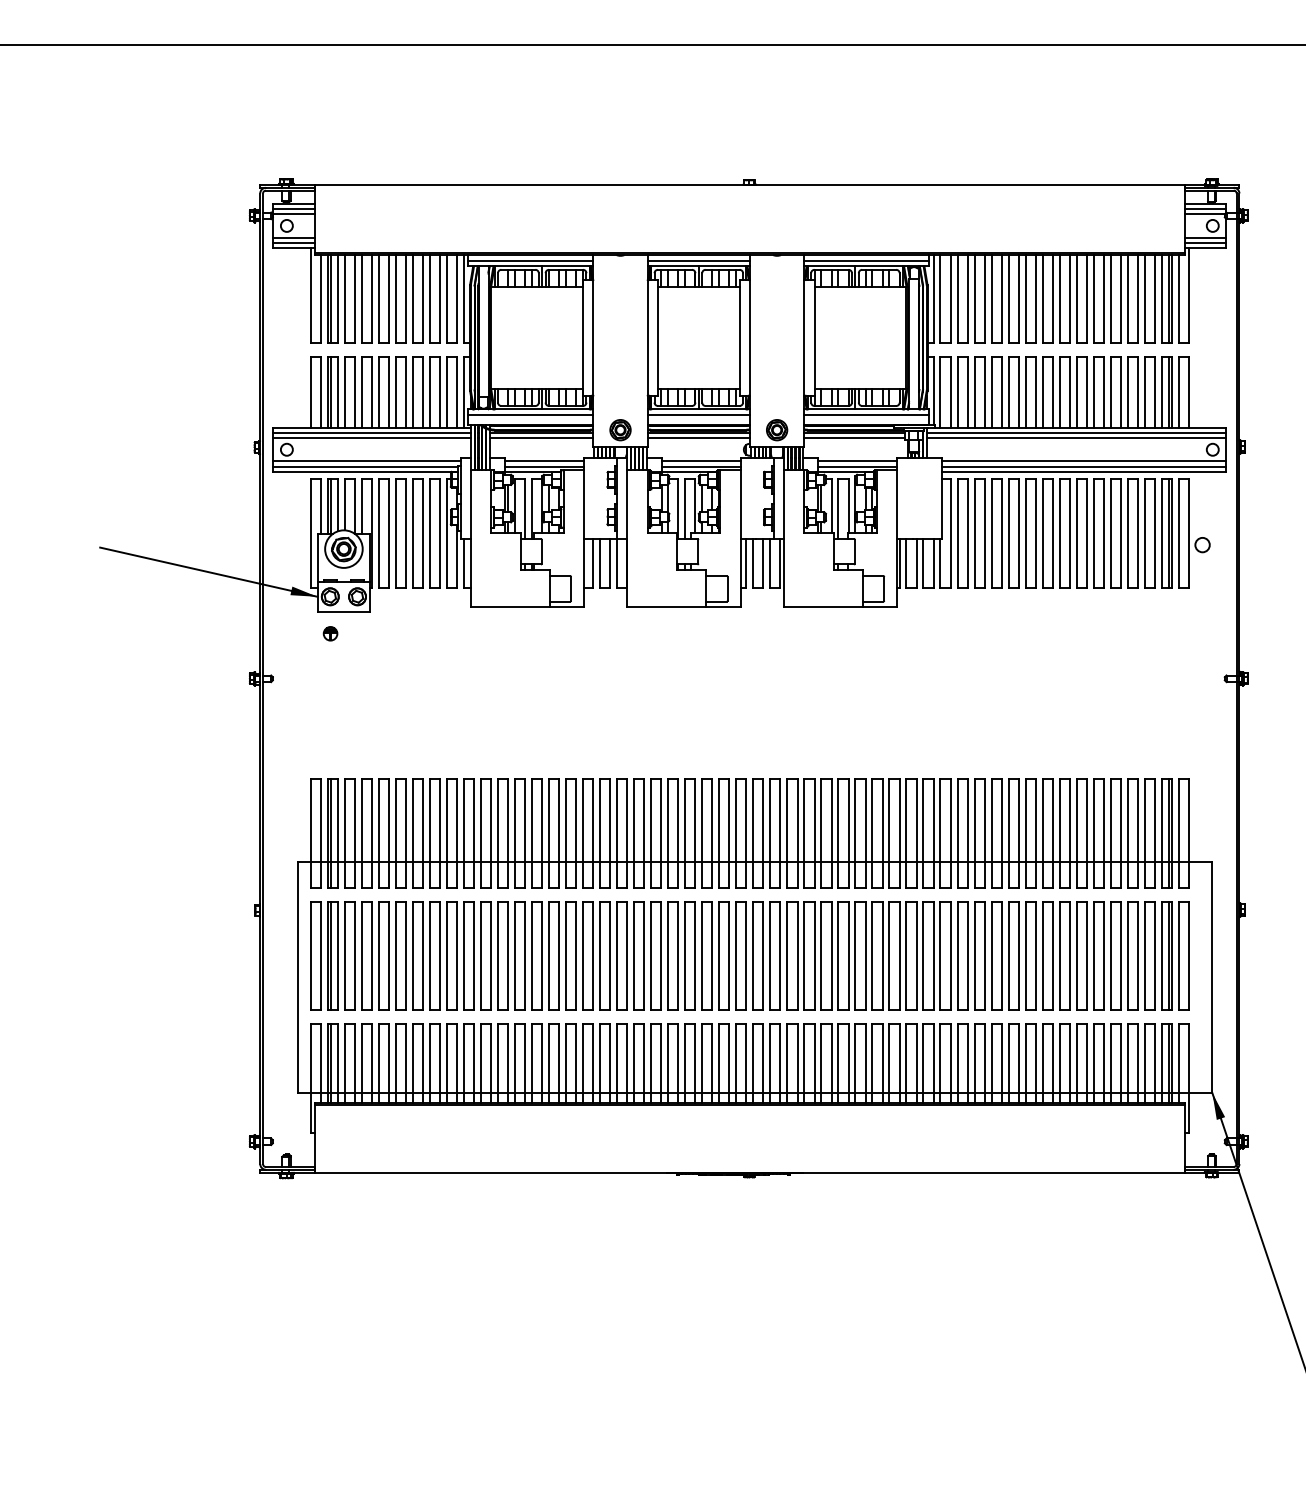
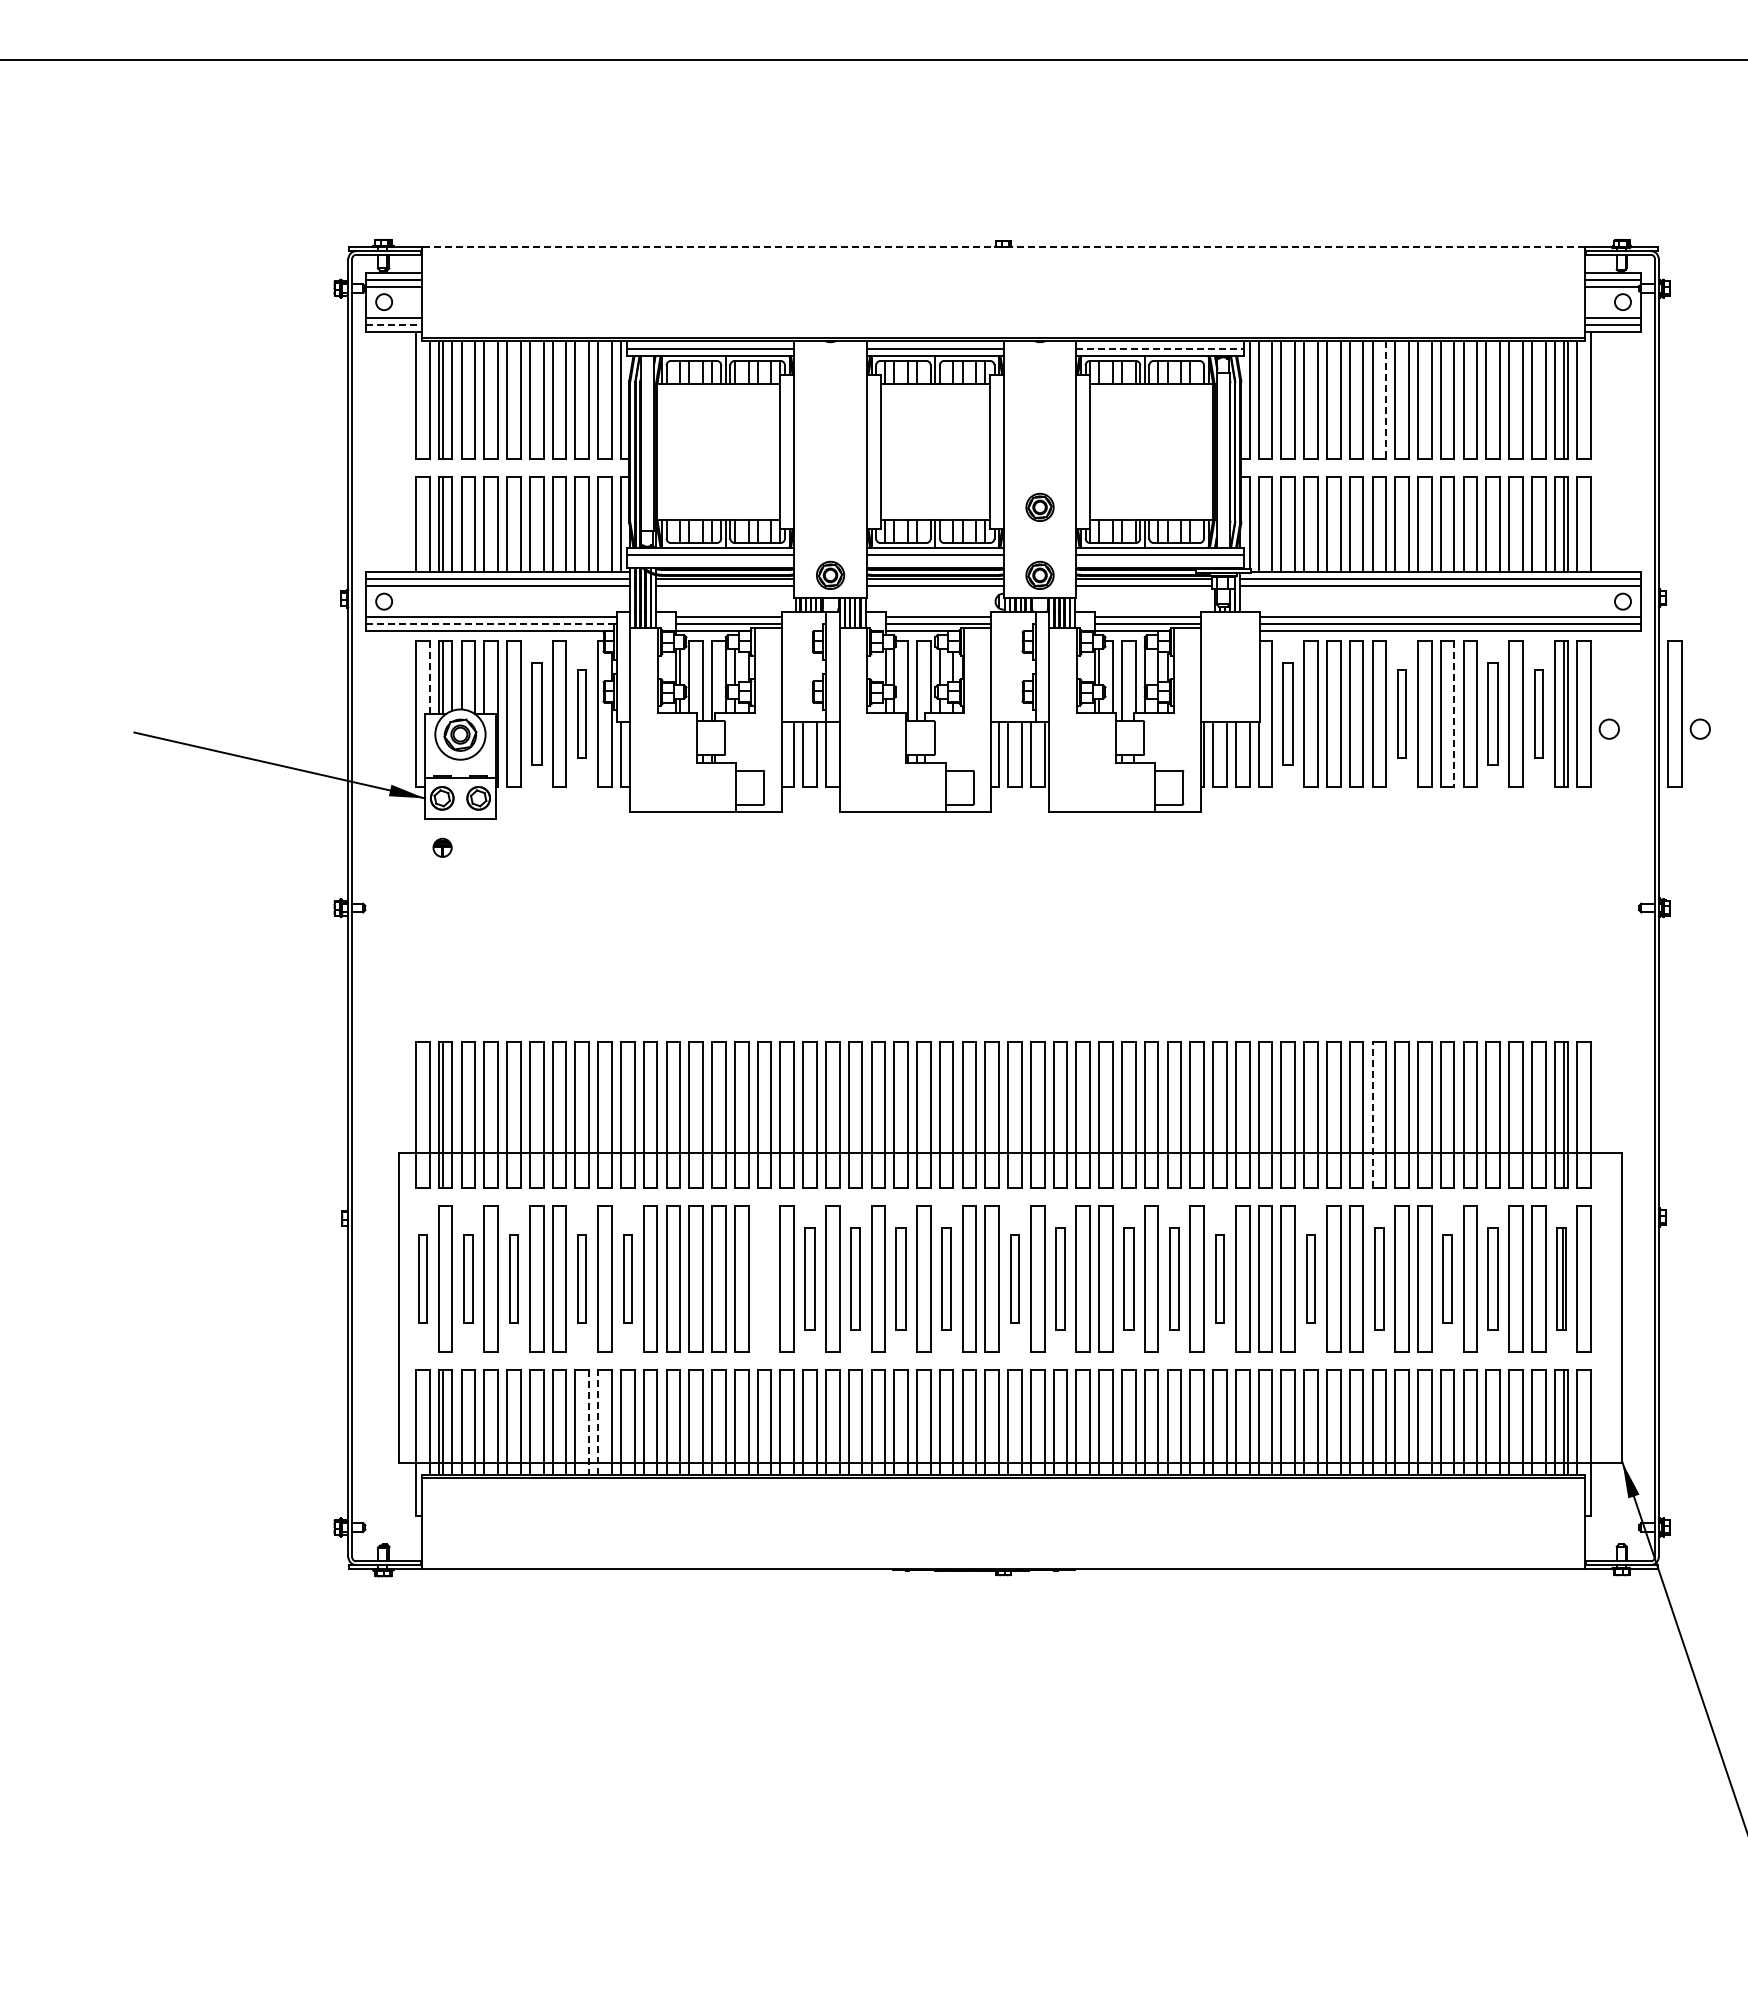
line: (749, 185) -> (1003, 247), solid -> dashed
line: (293, 242) -> (393, 324), solid -> dashed
line: (867, 260) -> (1160, 348), solid -> dashed
line: (1036, 299) -> (1386, 400), solid -> dashed
part: (776, 378) -> (1039, 506), added
line: (365, 466) -> (489, 624), solid -> dashed
line: (320, 507) -> (429, 678), solid -> dashed
part: (400, 533) -> (536, 713), size x0.7
part: (434, 533) -> (581, 713), size x0.6
part: (962, 533) -> (1287, 713), size x0.7
part: (1047, 533) -> (1401, 713), size x0.6
part: (1115, 533) -> (1492, 713), size x0.7
part: (1149, 533) -> (1538, 713), size x0.6
part: (1261, 533) -> (1688, 713), added
line: (1086, 534) -> (1454, 714), solid -> dashed
line: (1025, 833) -> (1372, 1115), solid -> dashed
part: (315, 955) -> (422, 1278), size x0.6
line: (331, 955) -> (443, 1278), removed
part: (349, 955) -> (468, 1278), size x0.6
part: (383, 955) -> (513, 1278), size x0.6
part: (434, 955) -> (581, 1278), size x0.6
part: (468, 955) -> (627, 1278), size x0.6
part: (571, 955) -> (764, 1278), removed
part: (604, 955) -> (809, 1278), size x0.7
part: (639, 955) -> (855, 1278), size x0.7
part: (672, 955) -> (900, 1278), size x0.7
part: (707, 955) -> (946, 1278), size x0.7
part: (758, 955) -> (1014, 1278), size x0.6
part: (792, 955) -> (1060, 1278), size x0.7
part: (843, 955) -> (1128, 1278), size x0.7
part: (877, 955) -> (1174, 1278), size x0.7
part: (911, 955) -> (1219, 1278), size x0.6
part: (979, 955) -> (1310, 1278), size x0.6
part: (1030, 955) -> (1379, 1278), size x0.7
part: (1081, 955) -> (1447, 1278), size x0.6
part: (1115, 955) -> (1492, 1278), size x0.7
part: (1166, 955) -> (1561, 1278), size x0.7
line: (447, 1063) -> (598, 1422), solid -> dashed
line: (440, 1064) -> (589, 1423), solid -> dashed

